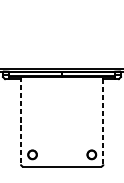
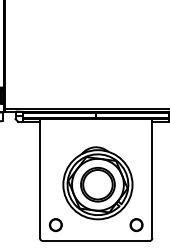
line: (21, 120) -> (40, 178), dashed -> solid
line: (103, 120) -> (152, 178), dashed -> solid
part: (63, 124) -> (97, 183), added

